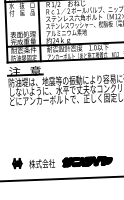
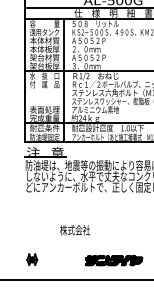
text: (42, 164) -> (75, 230), moved

